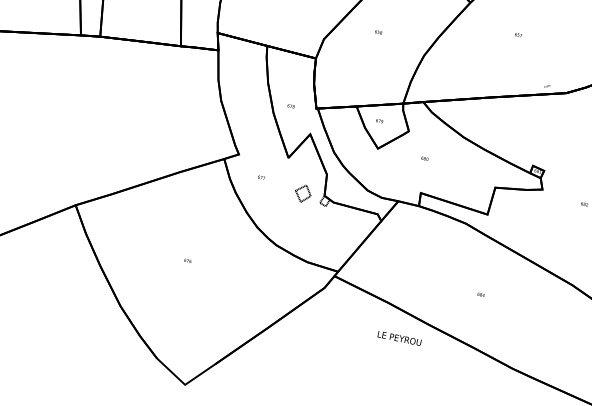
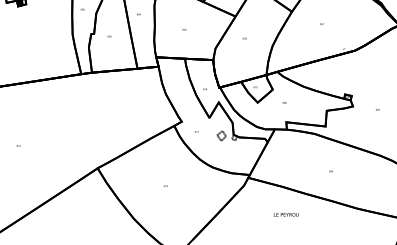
text: (400, 338) -> (286, 214), moved

